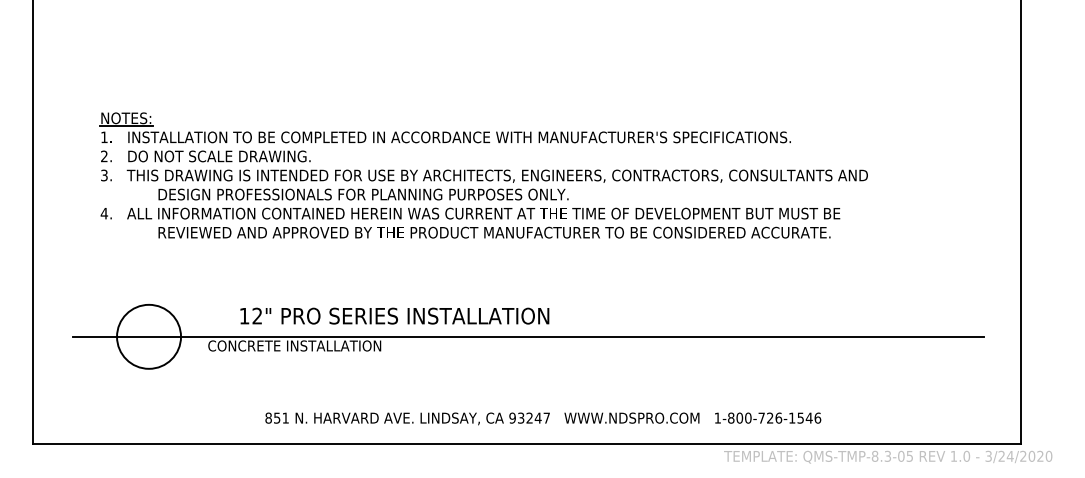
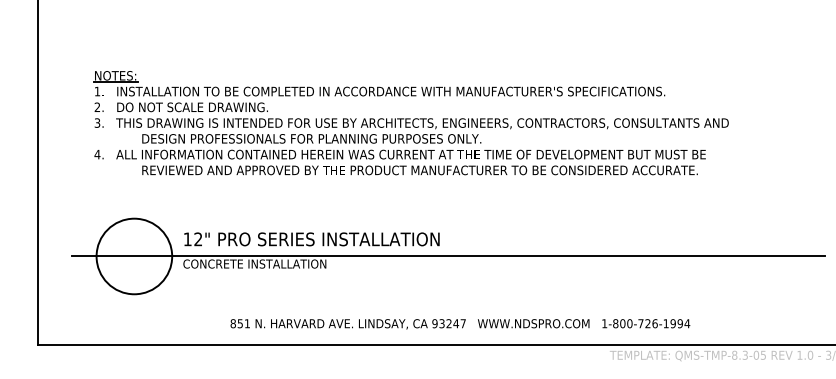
text: (394, 315) -> (311, 238), moved
circle: (148, 336) -> (133, 256), size x1.43
text: (809, 417) -> (680, 323), 1-800-726-1546 -> 1-800-726-1994

